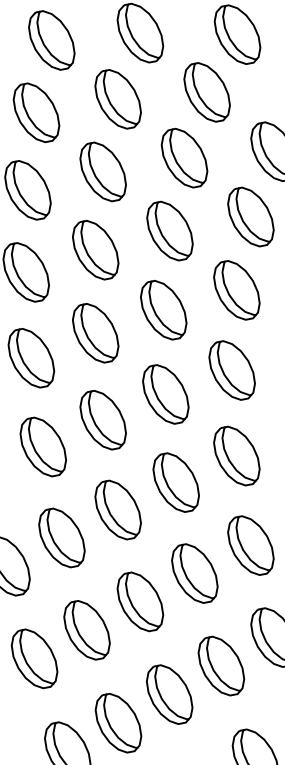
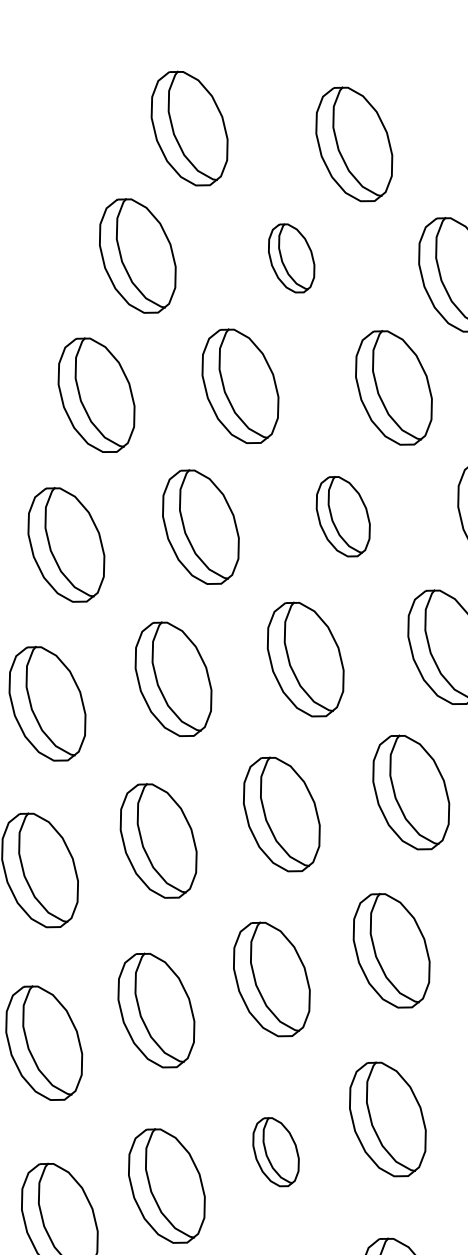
part: (117, 99) -> (290, 258), size x0.6
part: (169, 230) -> (342, 515), size x0.7
part: (194, 573) -> (275, 1151), size x0.6

